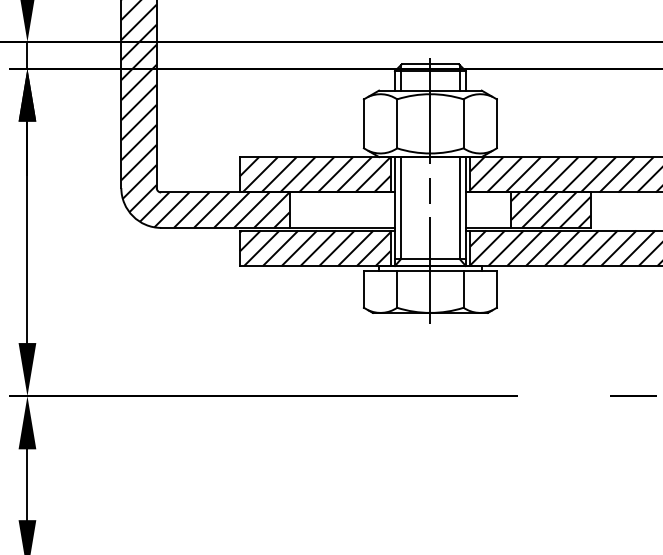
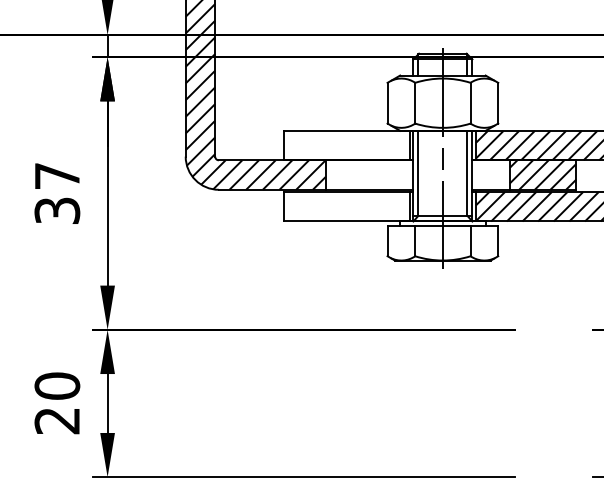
hatch: (314, 174) -> (346, 145), removed
hatch: (314, 247) -> (346, 206), removed

